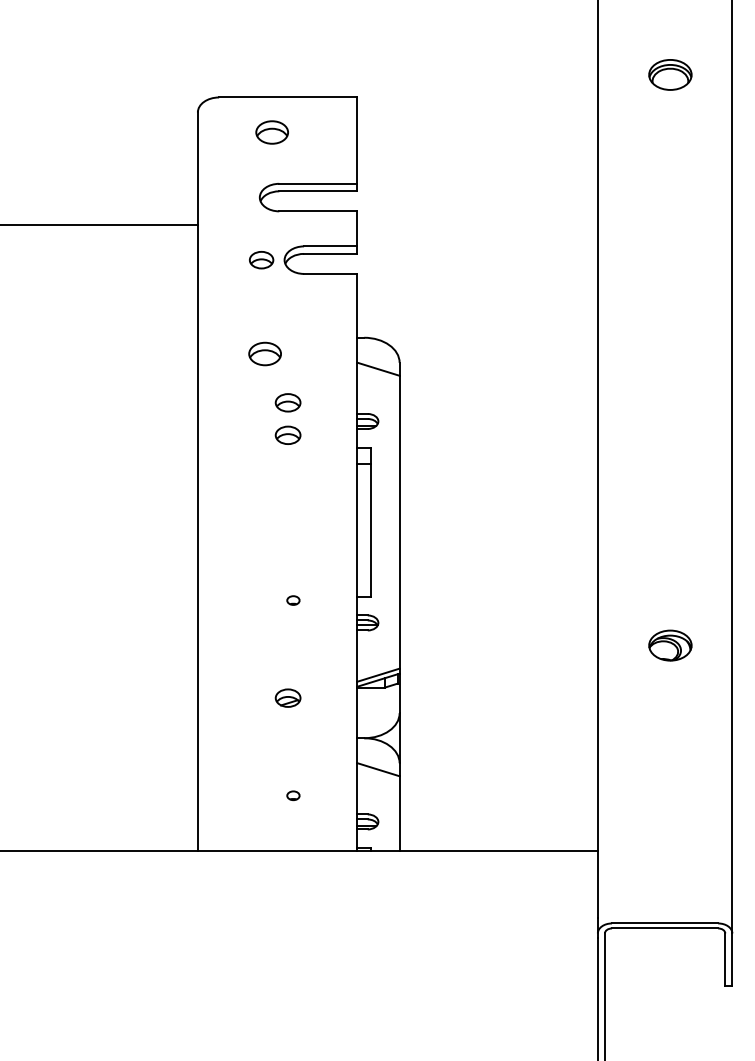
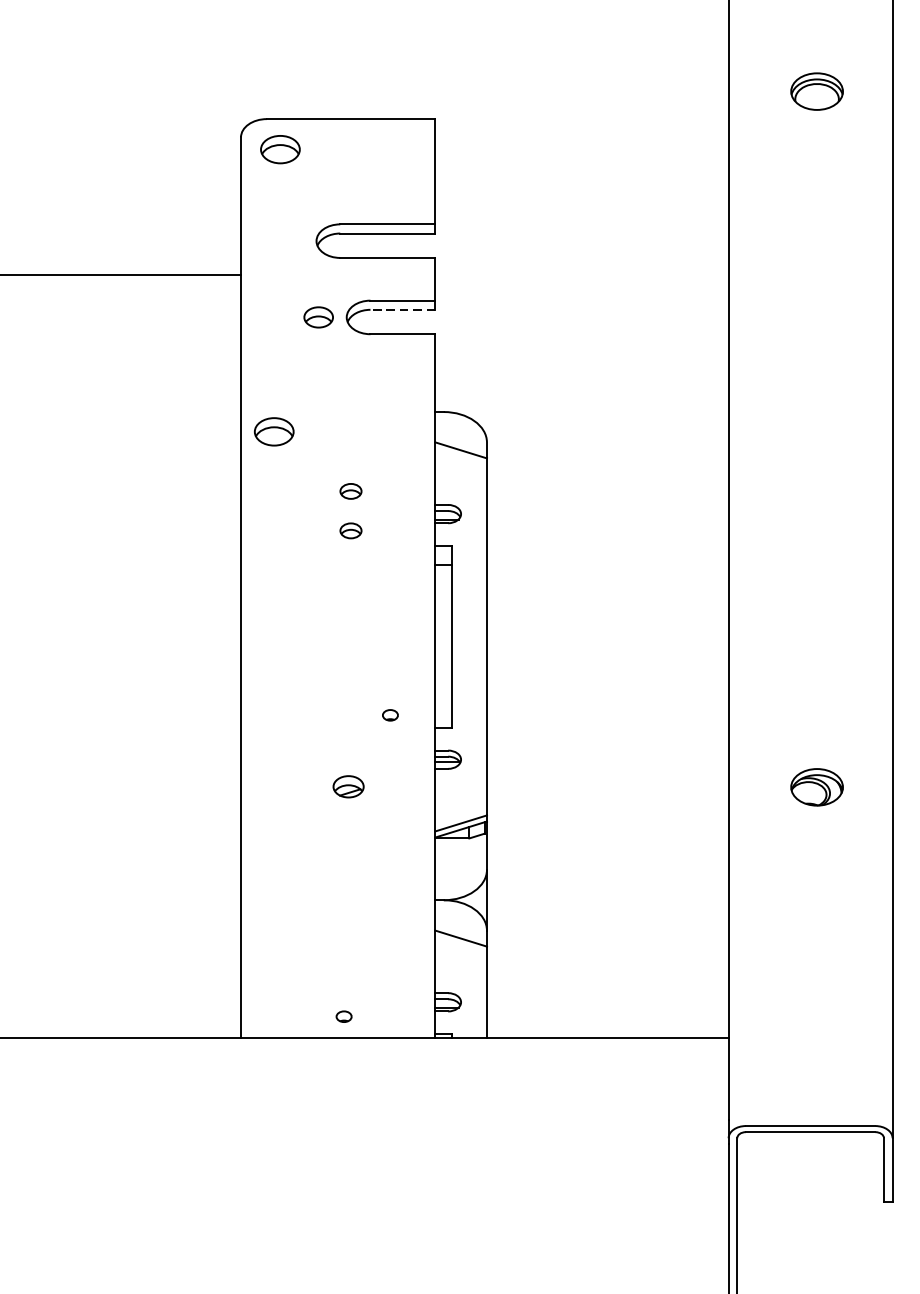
part: (271, 132) -> (279, 149), moved
line: (330, 253) -> (402, 309), solid -> dashed
part: (264, 353) -> (273, 431), moved
part: (287, 402) -> (350, 490), size x0.7
part: (287, 434) -> (350, 529), size x0.7
part: (293, 600) -> (390, 715), moved
part: (287, 697) -> (347, 785), moved
part: (293, 795) -> (344, 1016), moved

